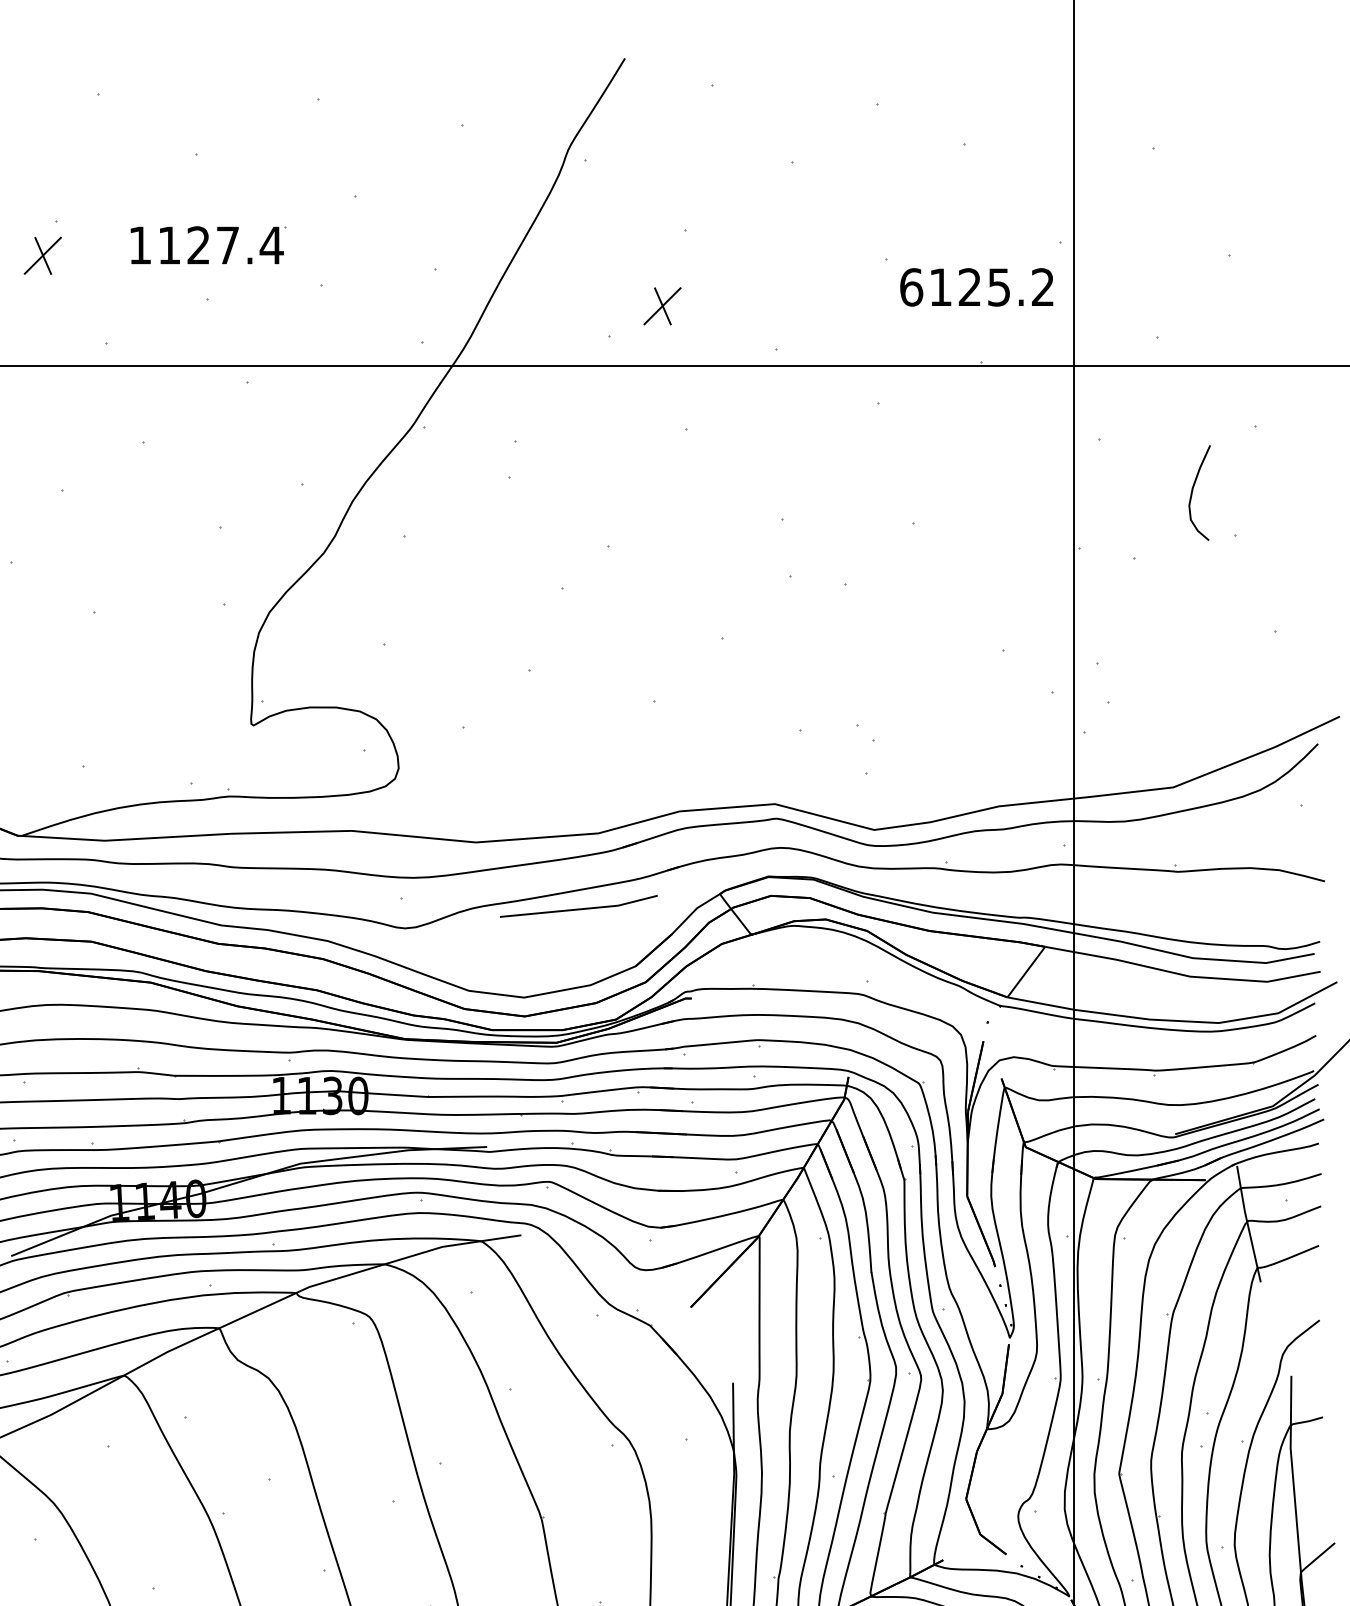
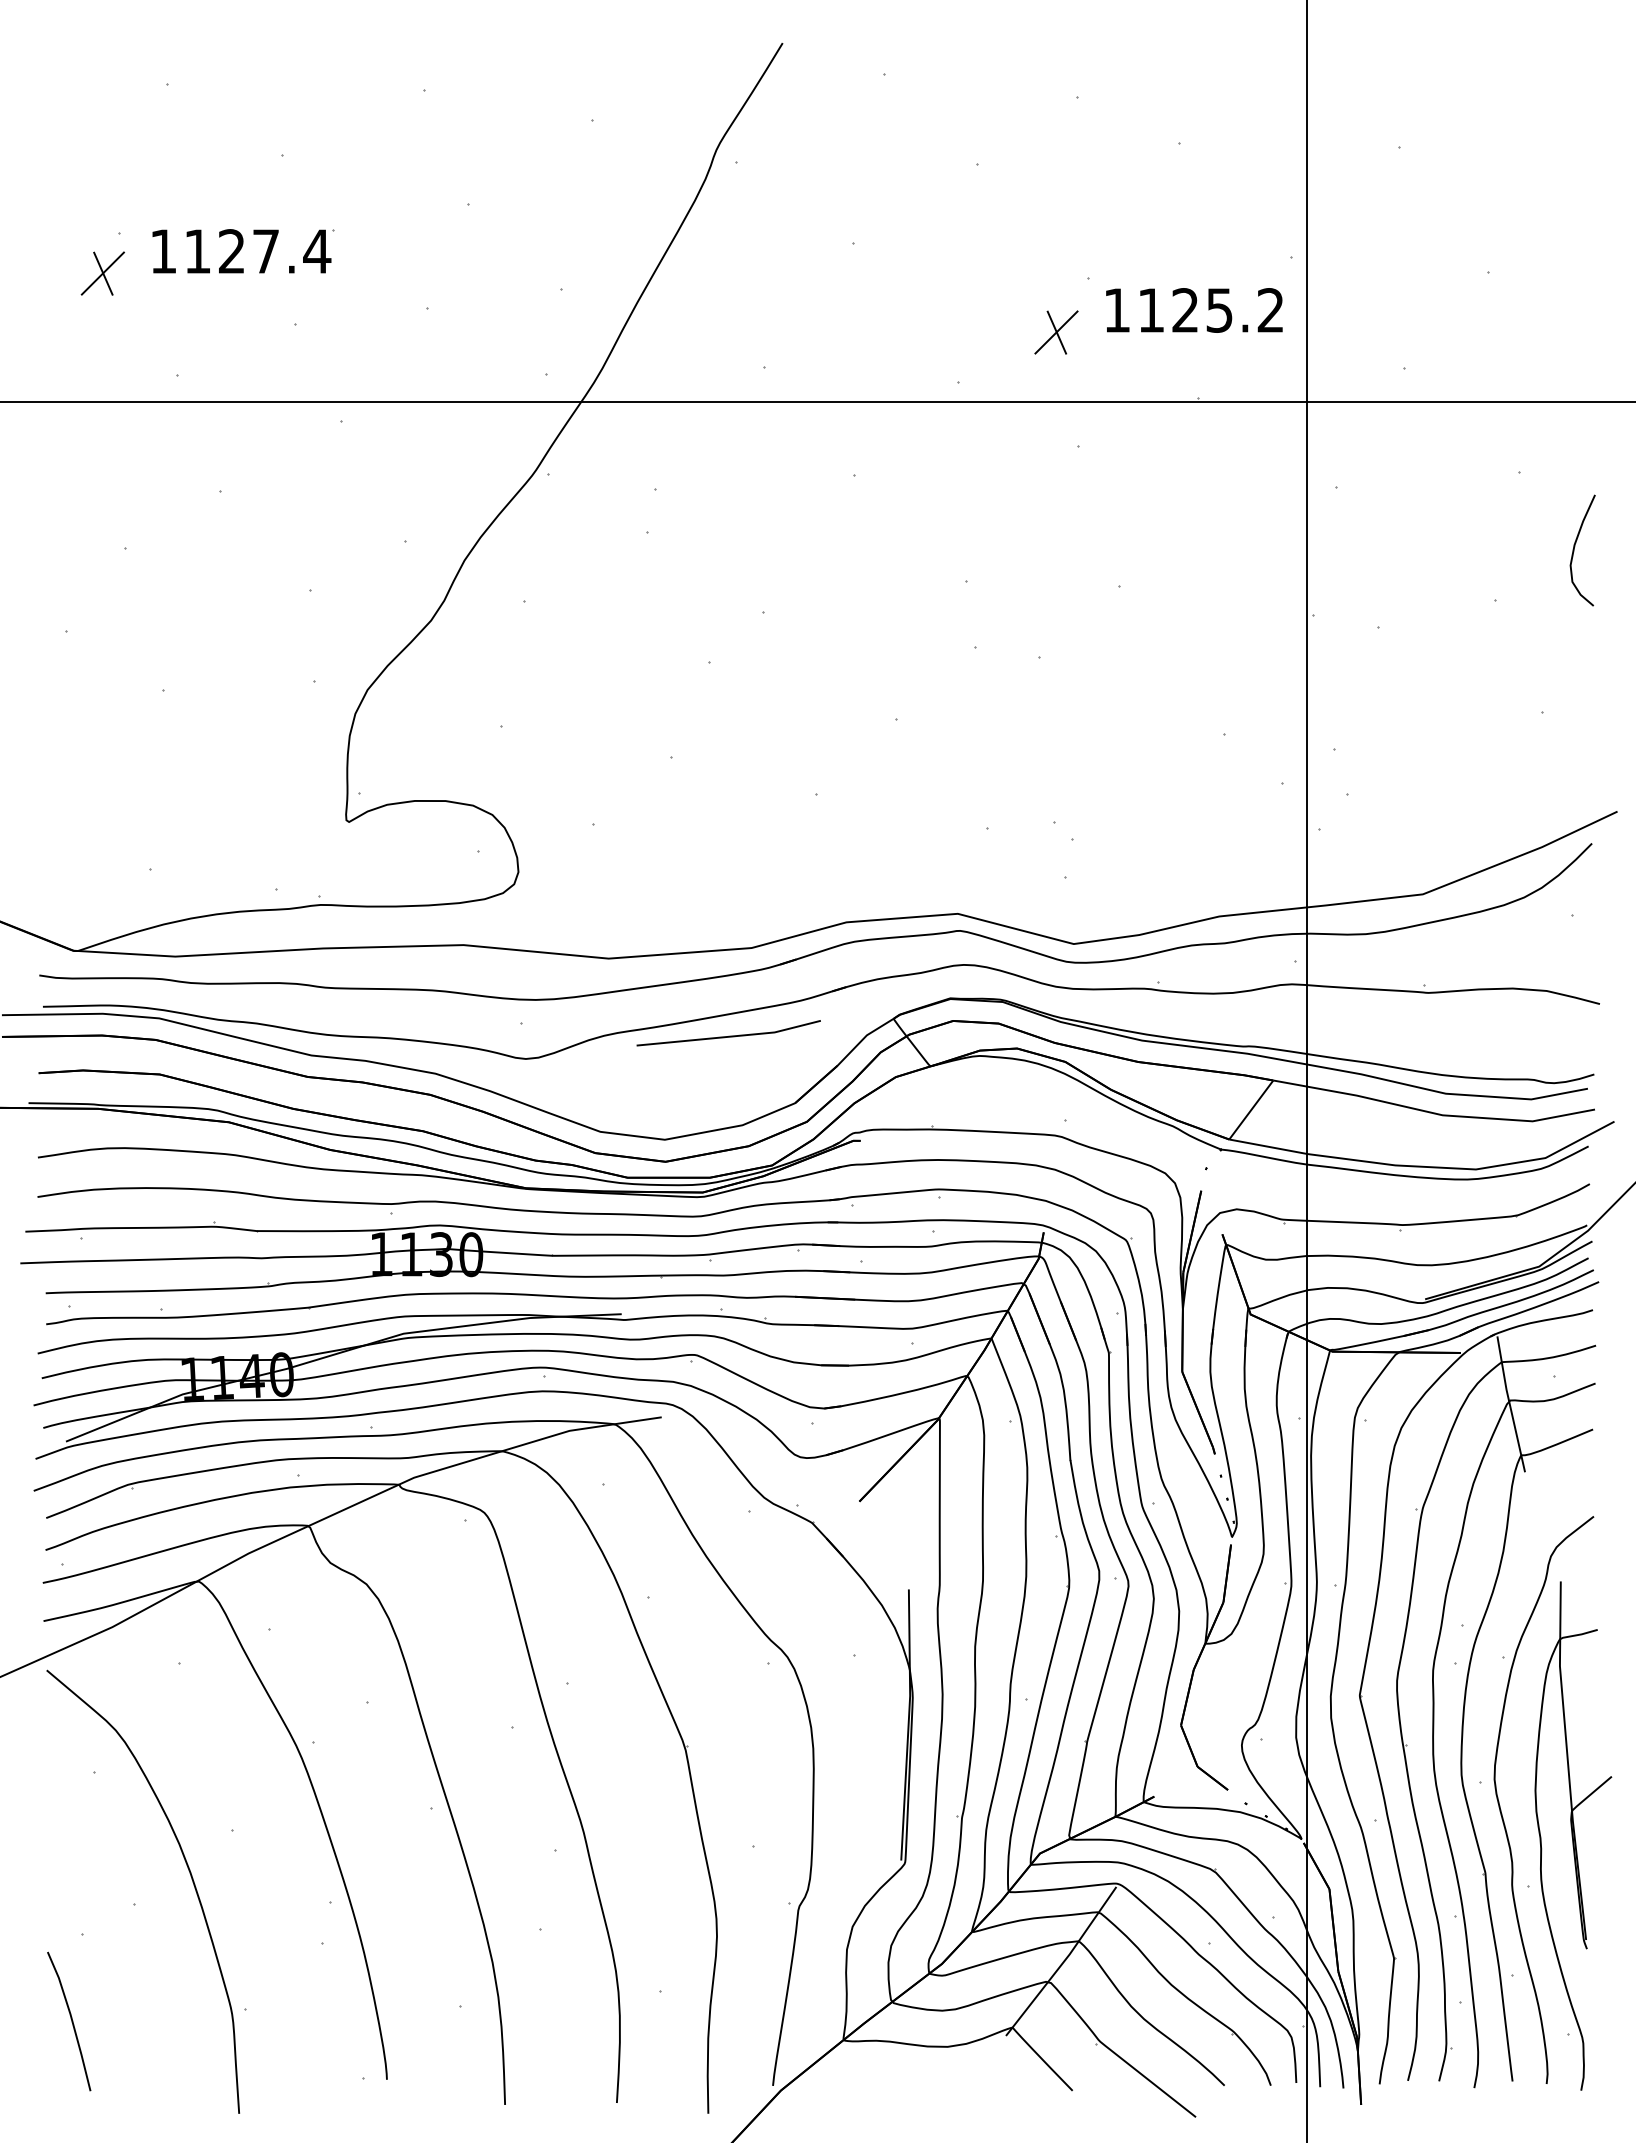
part: (208, 245) -> (243, 251), moved
text: (911, 287) -> (1117, 310), 6125.2 -> 1125.2
part: (662, 306) -> (1056, 332), moved
curve: (1192, 492) -> (1574, 550), moved

